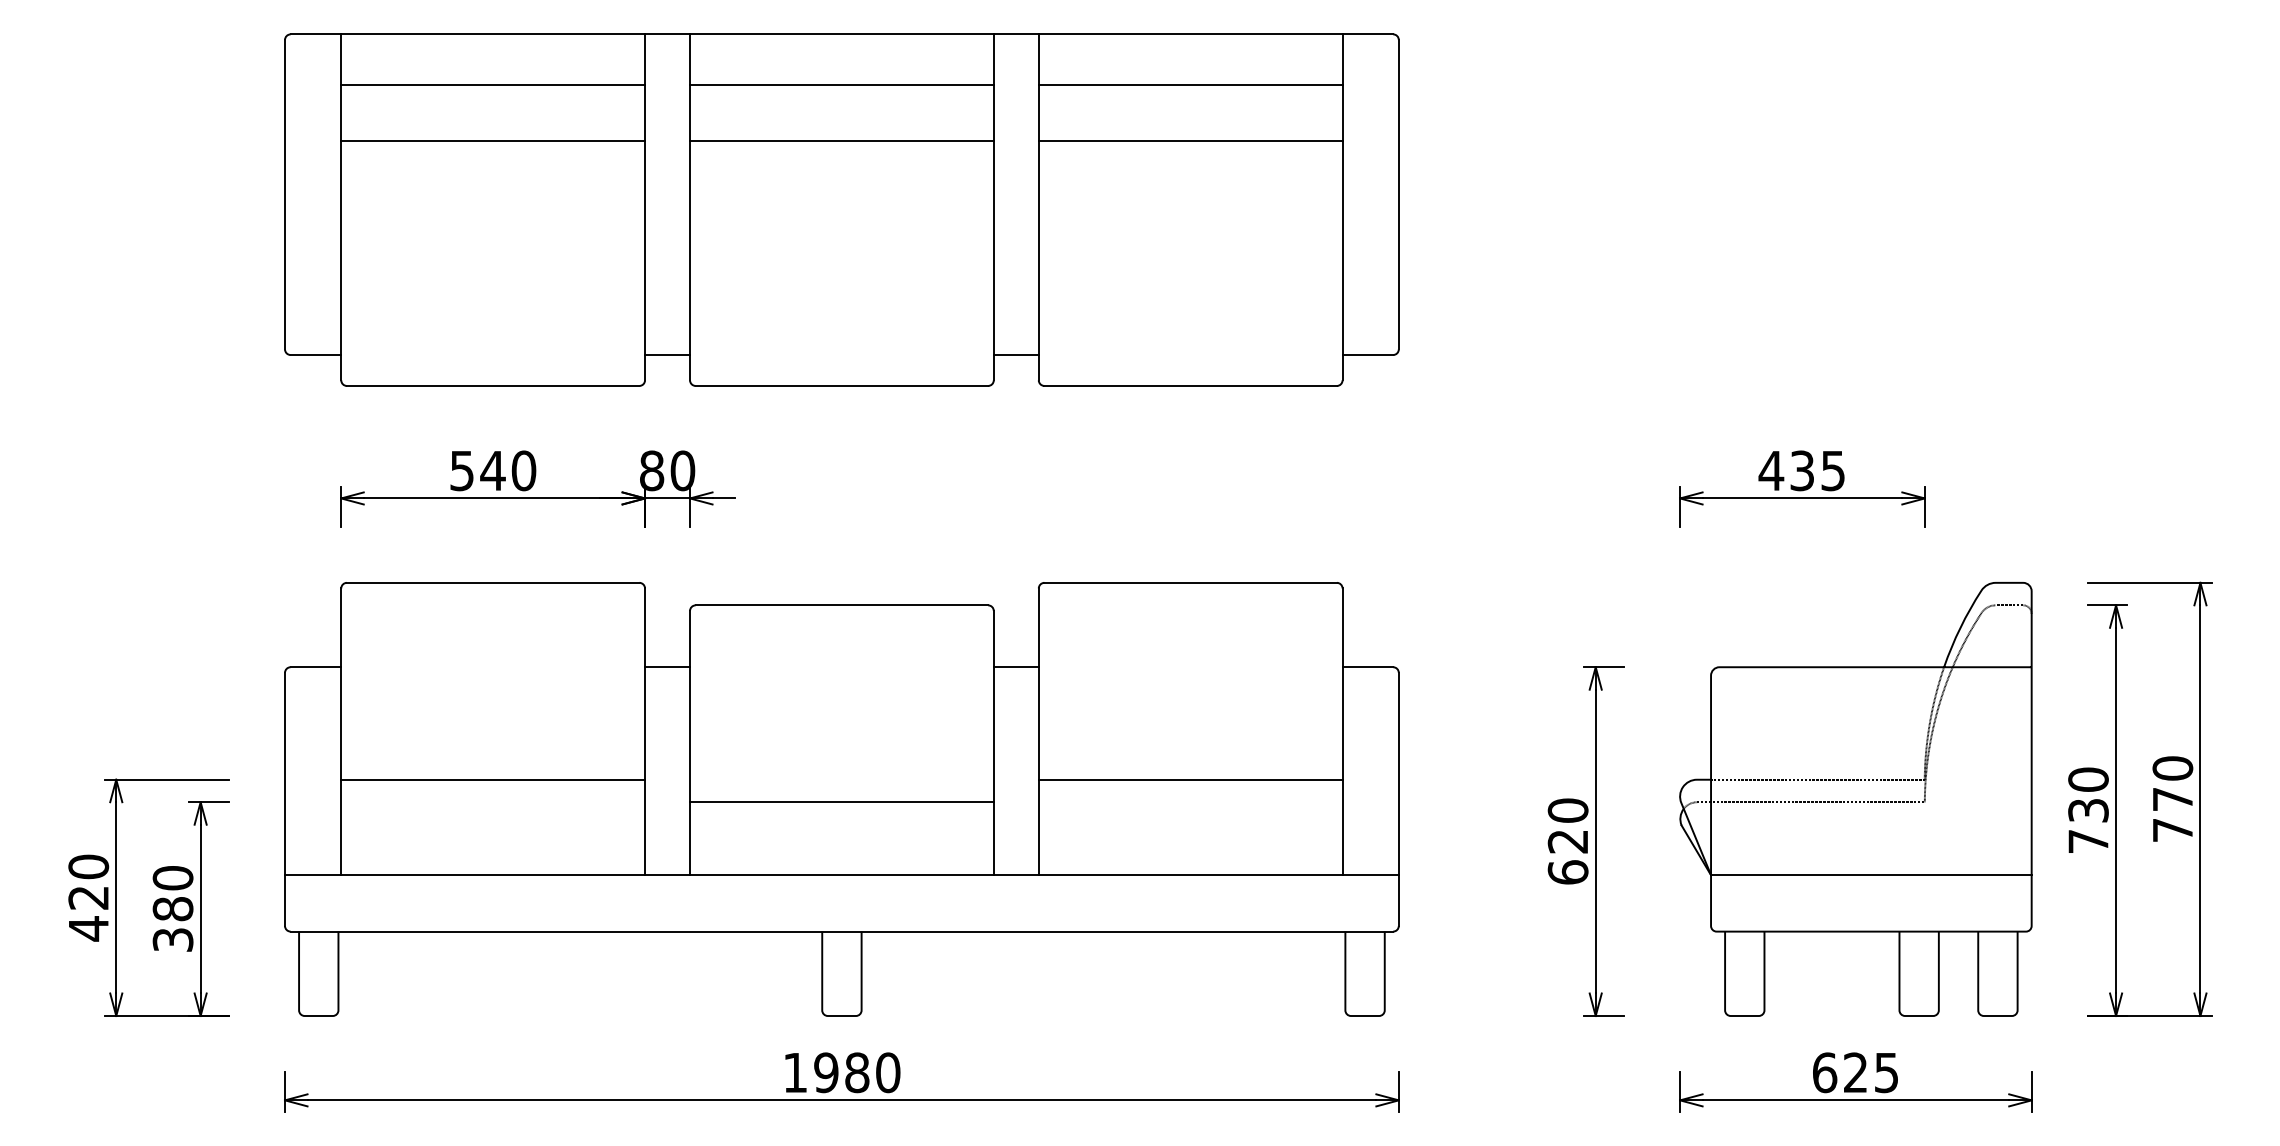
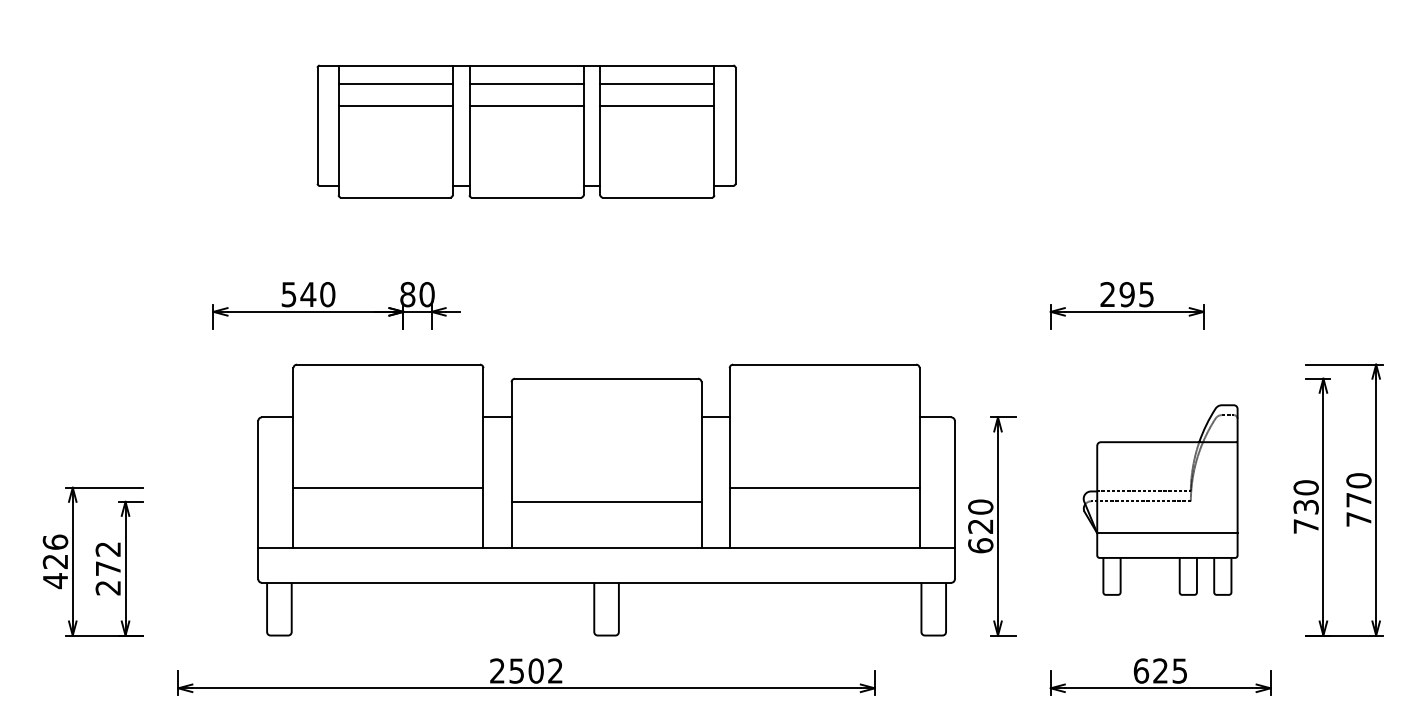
part: (841, 210) -> (526, 131), size x0.6
text: (1785, 470) -> (1116, 294), 435 -> 295
part: (841, 798) -> (606, 499), moved
part: (1855, 798) -> (1160, 499), size x0.7
text: (88, 865) -> (55, 541), 420 -> 426
text: (171, 908) -> (107, 568), 380 -> 272
text: (841, 1071) -> (526, 670), 1980 -> 2502

